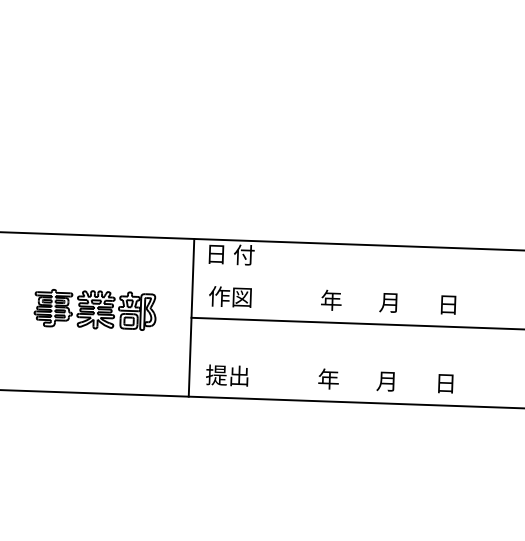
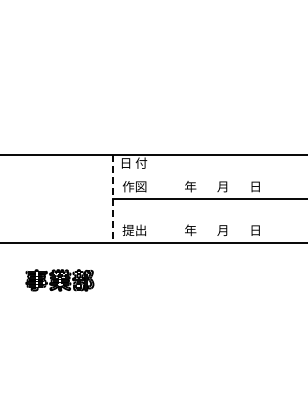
part: (94, 309) -> (59, 280), moved
line: (191, 316) -> (113, 198), solid -> dashed

